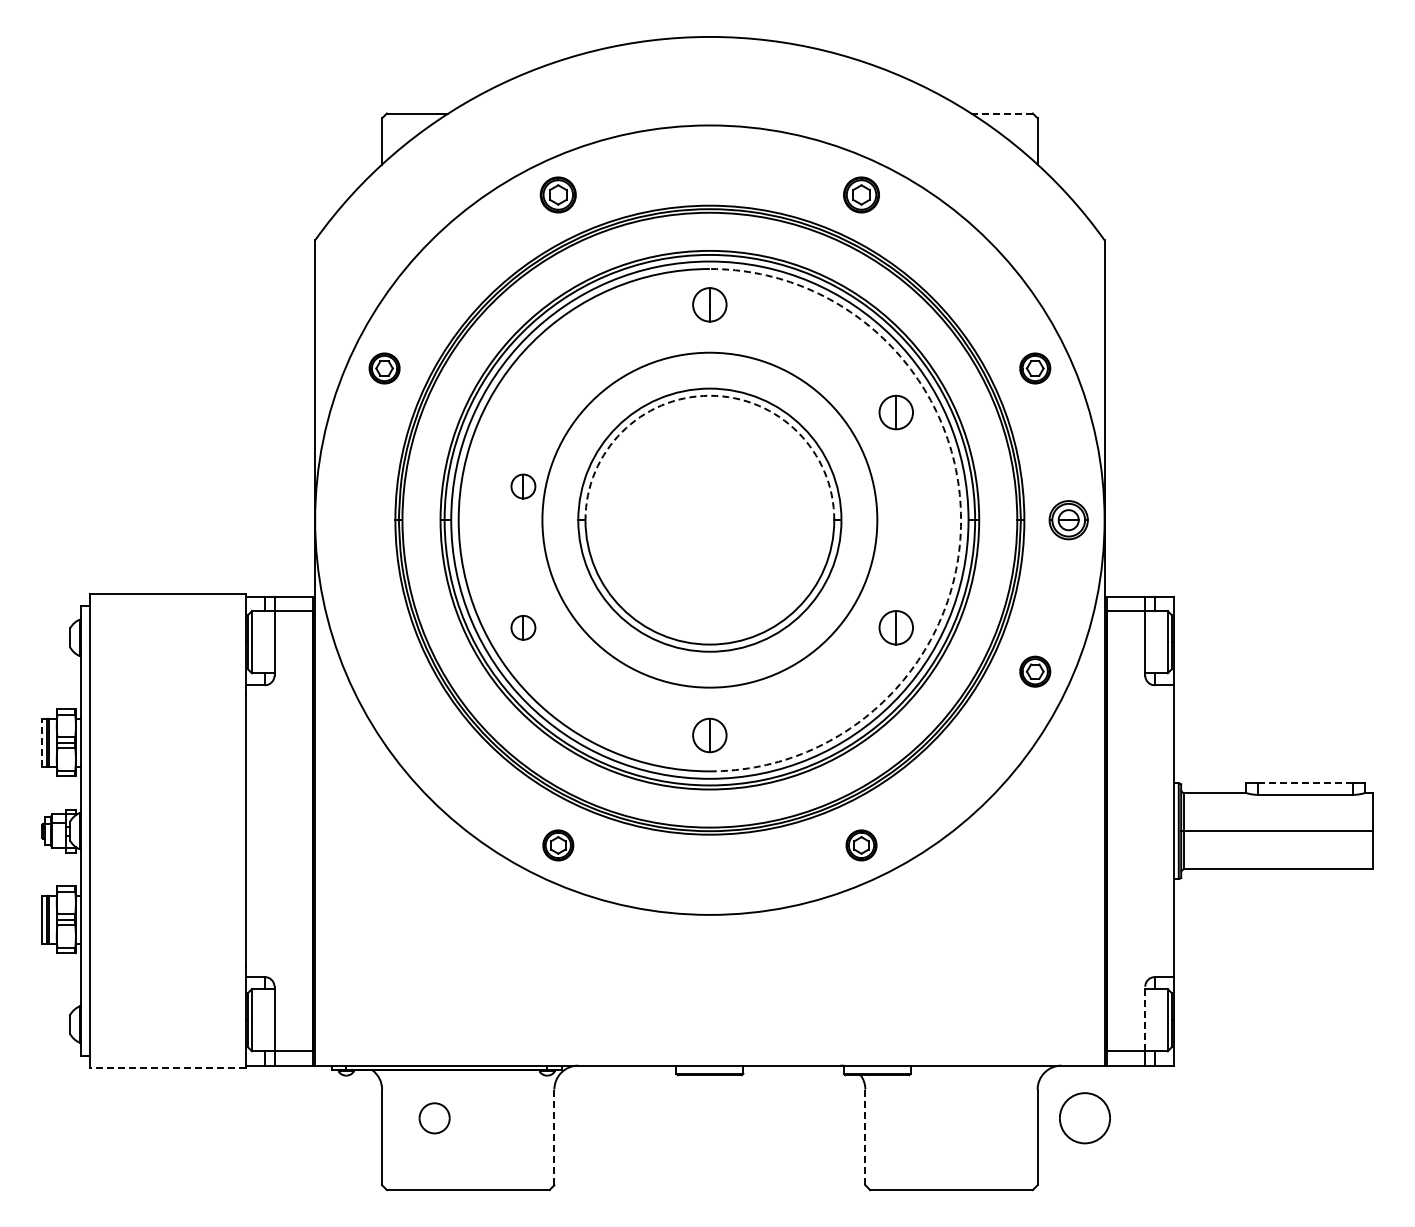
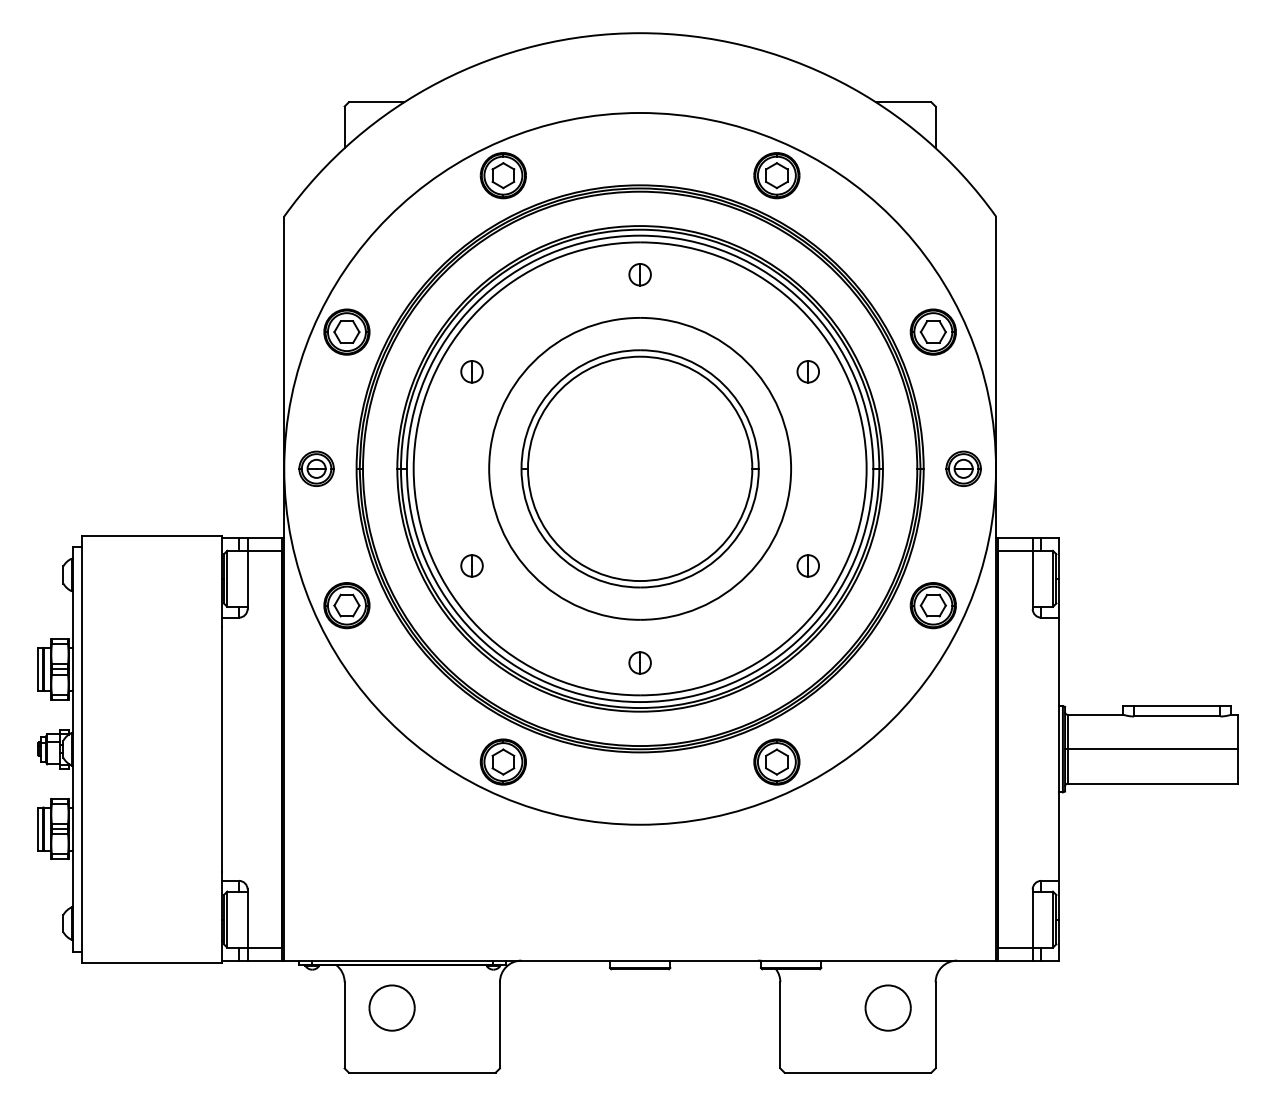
line: (1002, 113) -> (903, 102), dashed -> solid
part: (558, 194) -> (503, 175), size x1.43
part: (861, 194) -> (776, 175), size x1.43
part: (709, 304) -> (639, 274), size x0.71
part: (384, 368) -> (346, 332), size x1.67
part: (1035, 368) -> (933, 332), size x1.67
arc: (709, 395) -> (639, 356), dashed -> solid
part: (896, 412) -> (808, 371), size x0.71
part: (523, 486) -> (472, 371), moved
part: (351, 520) -> (317, 469), added
arc: (961, 520) -> (867, 469), dashed -> solid
part: (896, 627) -> (808, 565), size x0.71
part: (384, 671) -> (346, 605), added
part: (1035, 671) -> (933, 605), size x1.67
part: (709, 735) -> (639, 662), size x0.71
line: (42, 742) -> (38, 669), dashed -> solid
line: (1305, 783) -> (1177, 706), dashed -> solid
part: (558, 845) -> (503, 762), size x1.67
part: (861, 845) -> (776, 762), size x1.67
line: (1145, 1018) -> (1032, 918), dashed -> solid
line: (168, 1068) -> (152, 963), dashed -> solid
part: (434, 1118) -> (391, 1008), size x1.67
part: (1084, 1118) -> (887, 1008), moved
line: (554, 1137) -> (500, 1025), dashed -> solid
line: (865, 1137) -> (780, 1025), dashed -> solid

